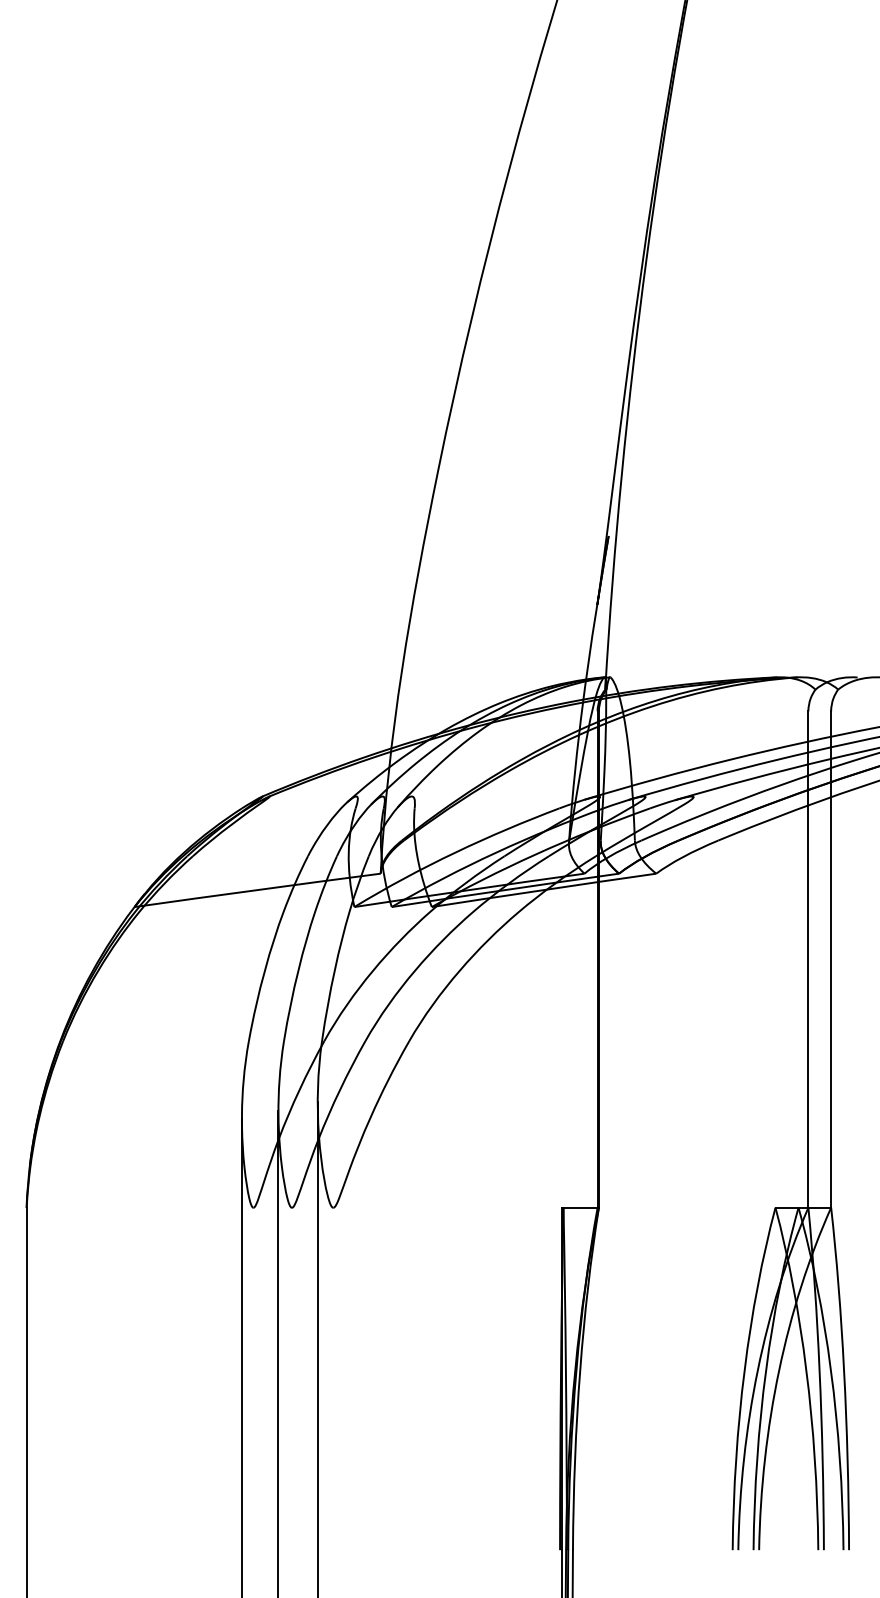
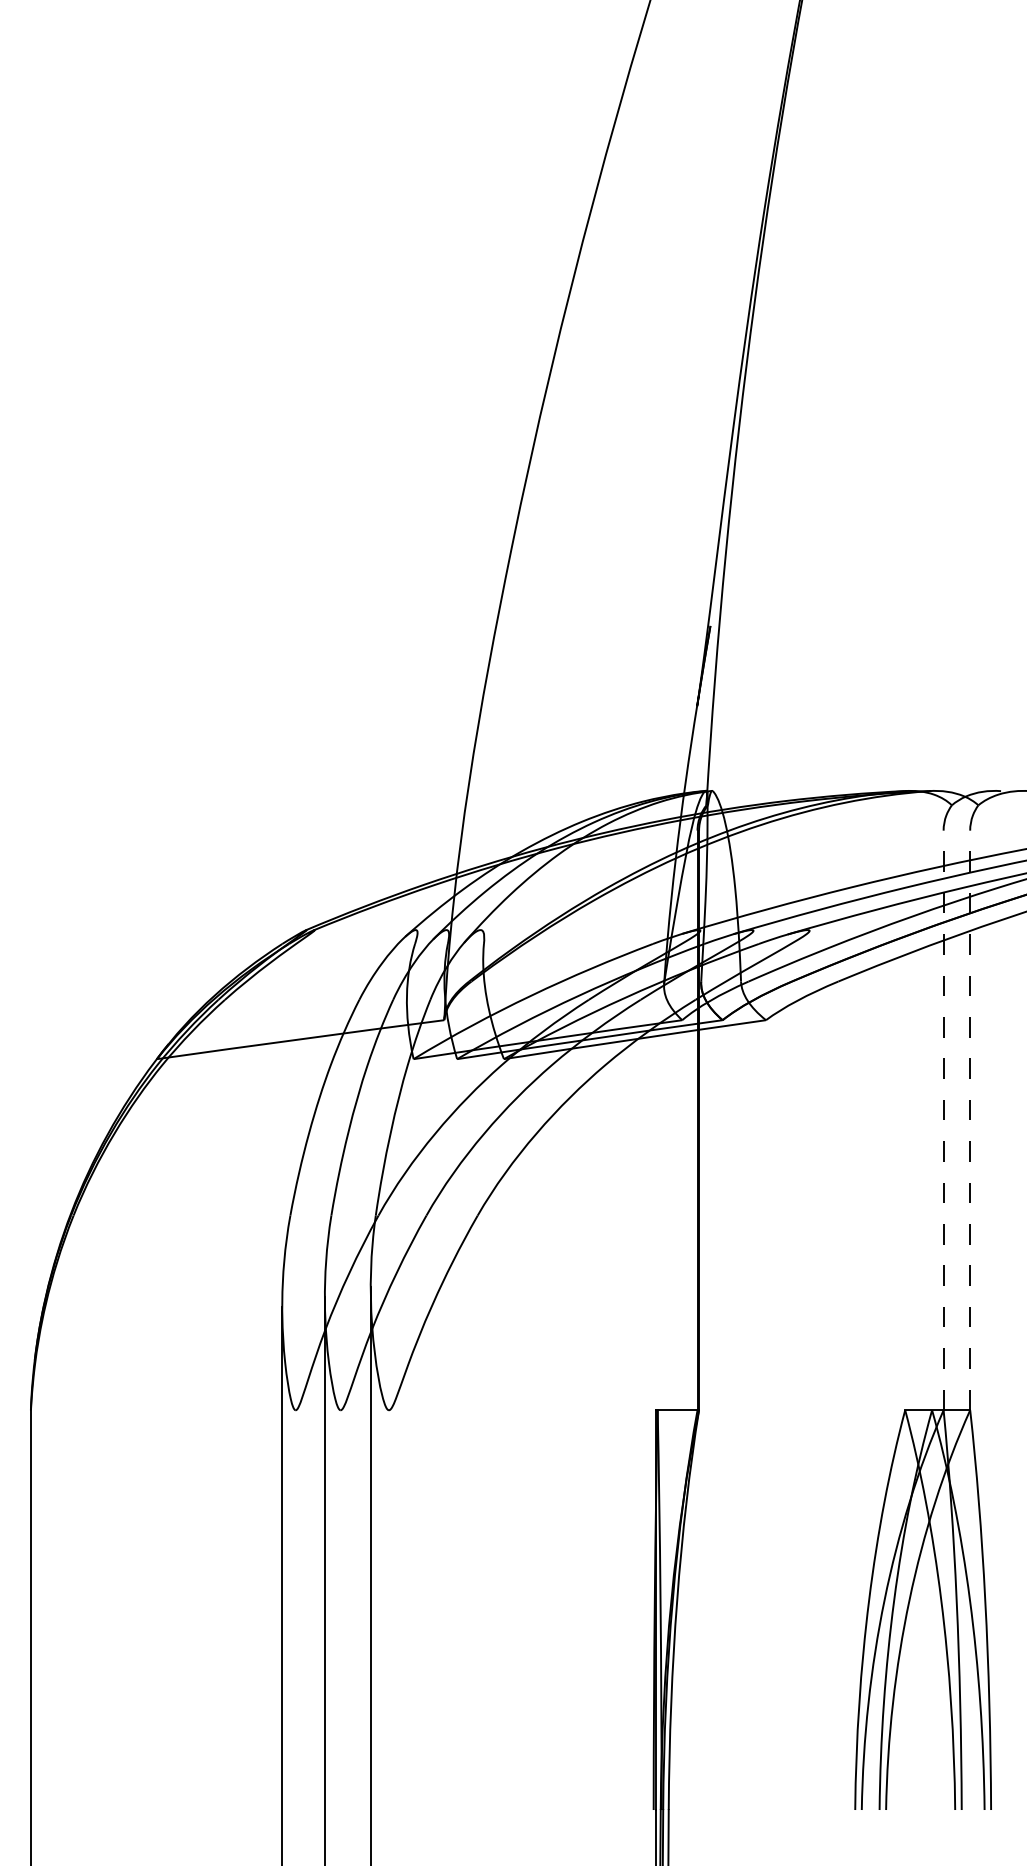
line: (808, 959) -> (943, 1120), solid -> dashed
line: (831, 959) -> (970, 1120), solid -> dashed

